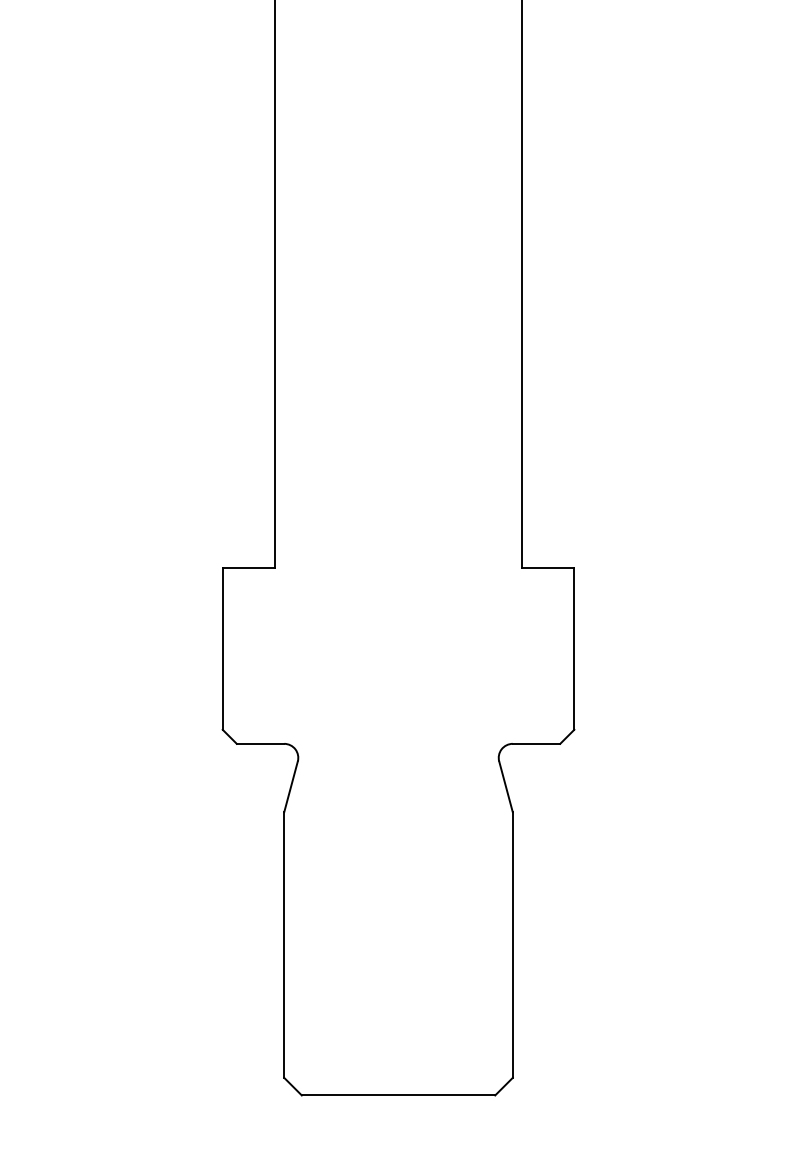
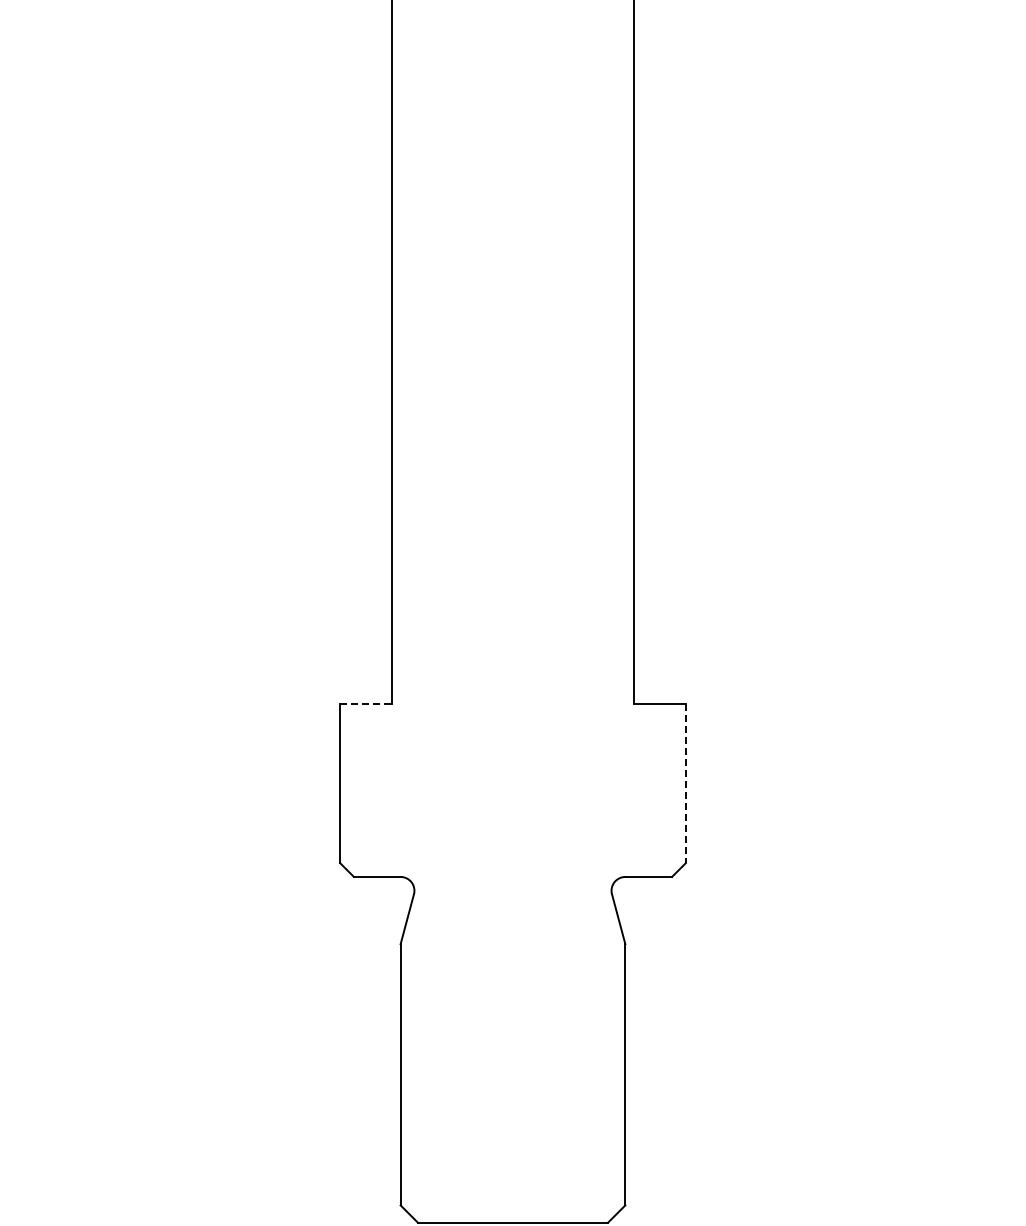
line: (249, 568) -> (366, 704), solid -> dashed
line: (573, 648) -> (685, 783), solid -> dashed

